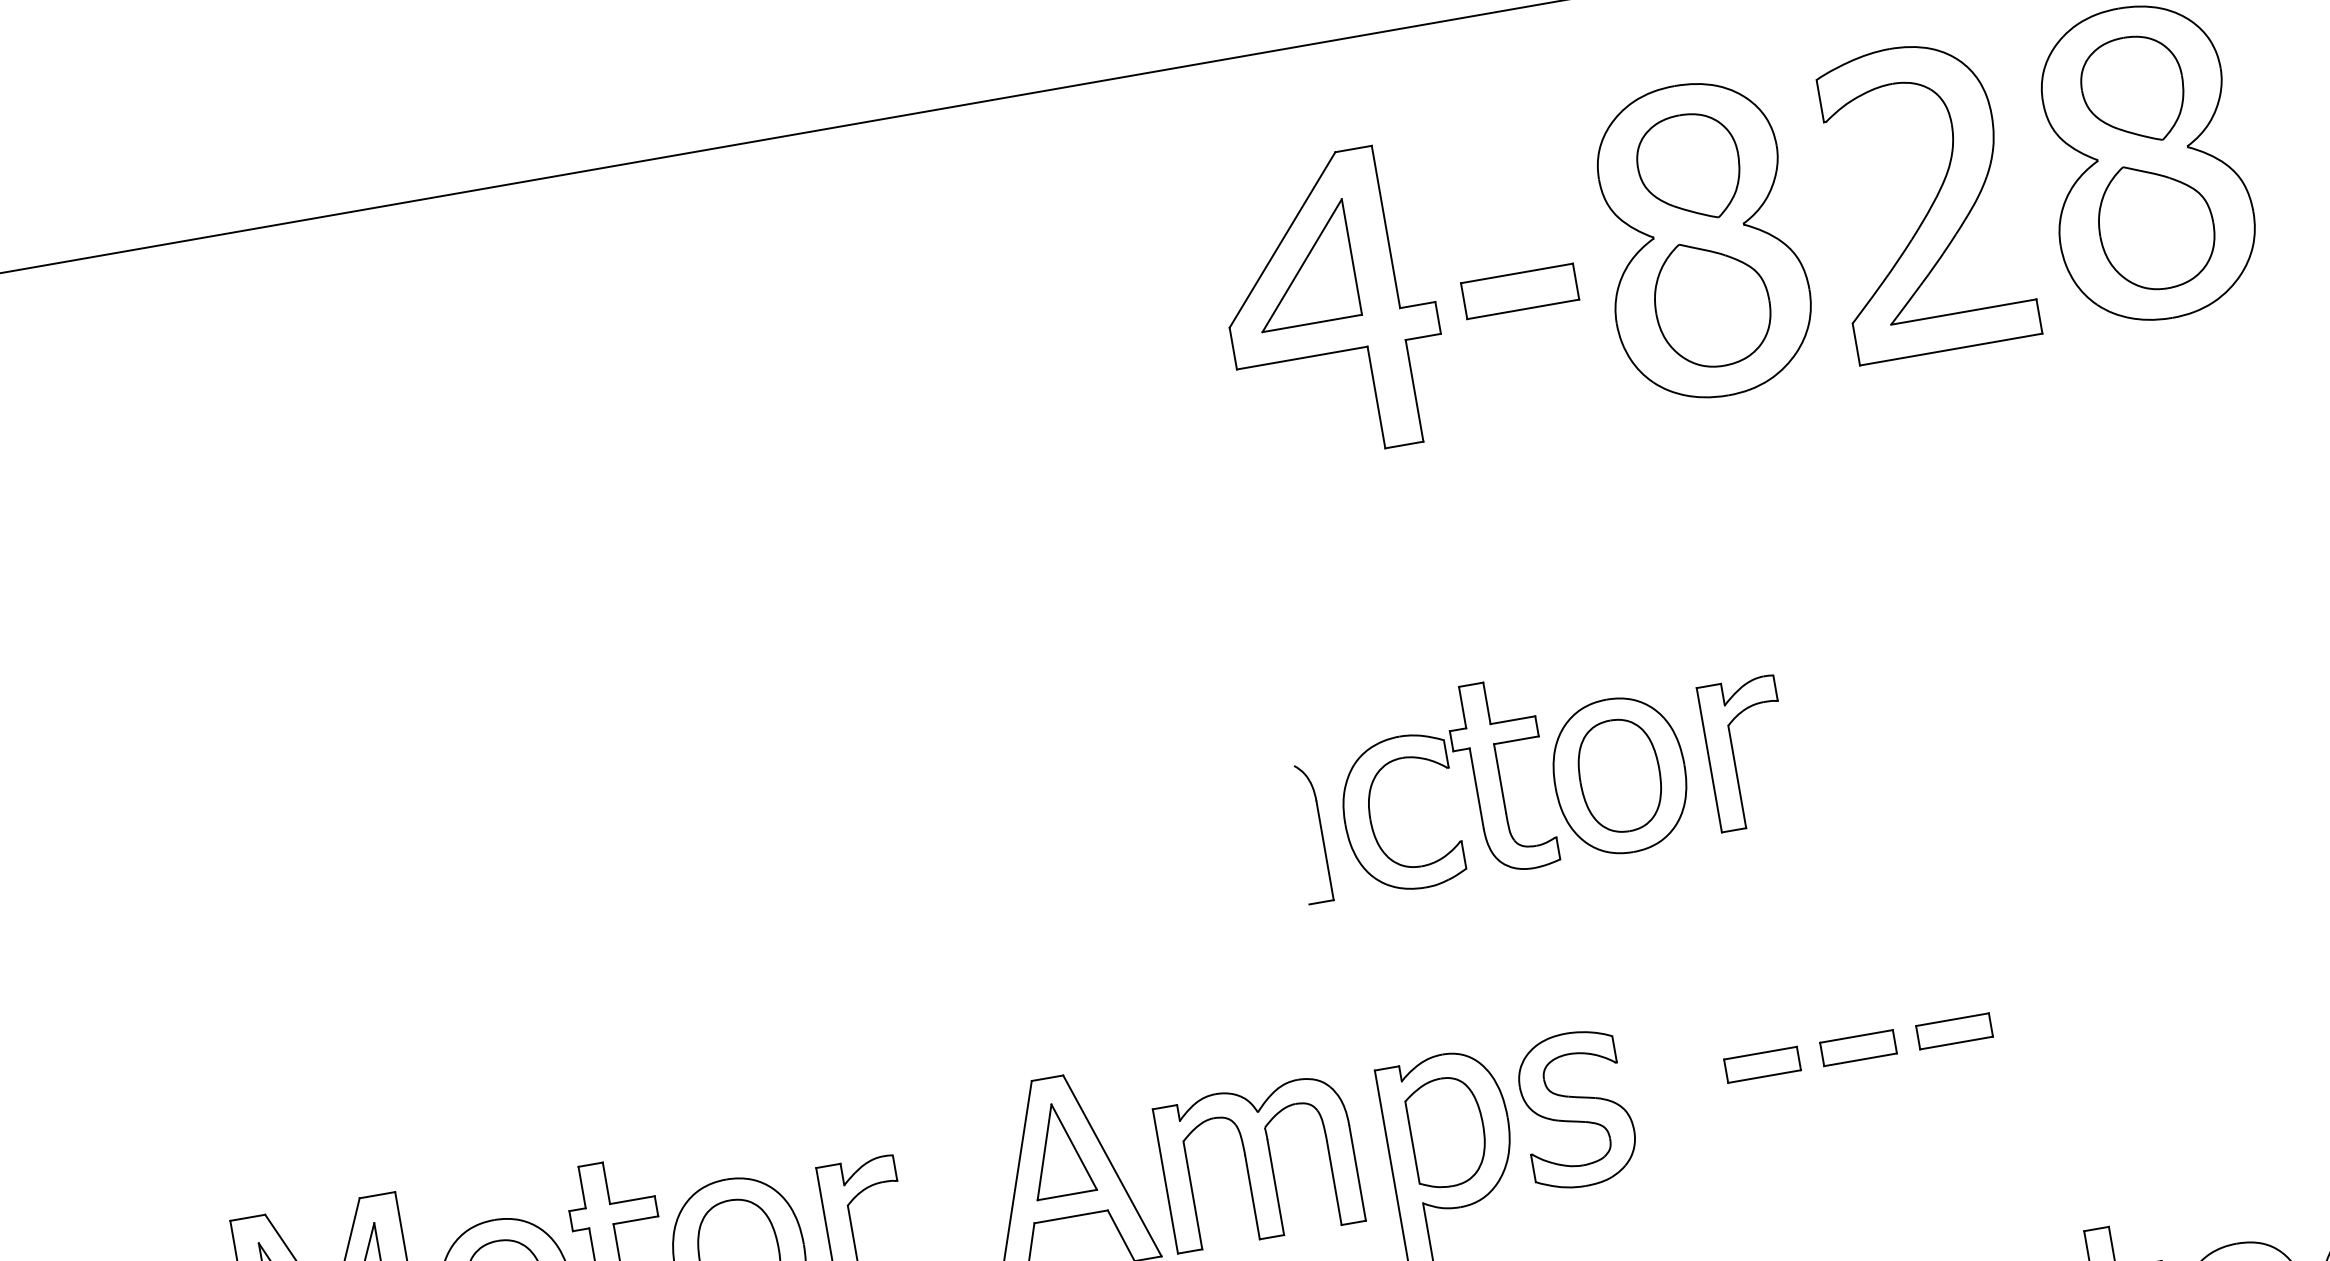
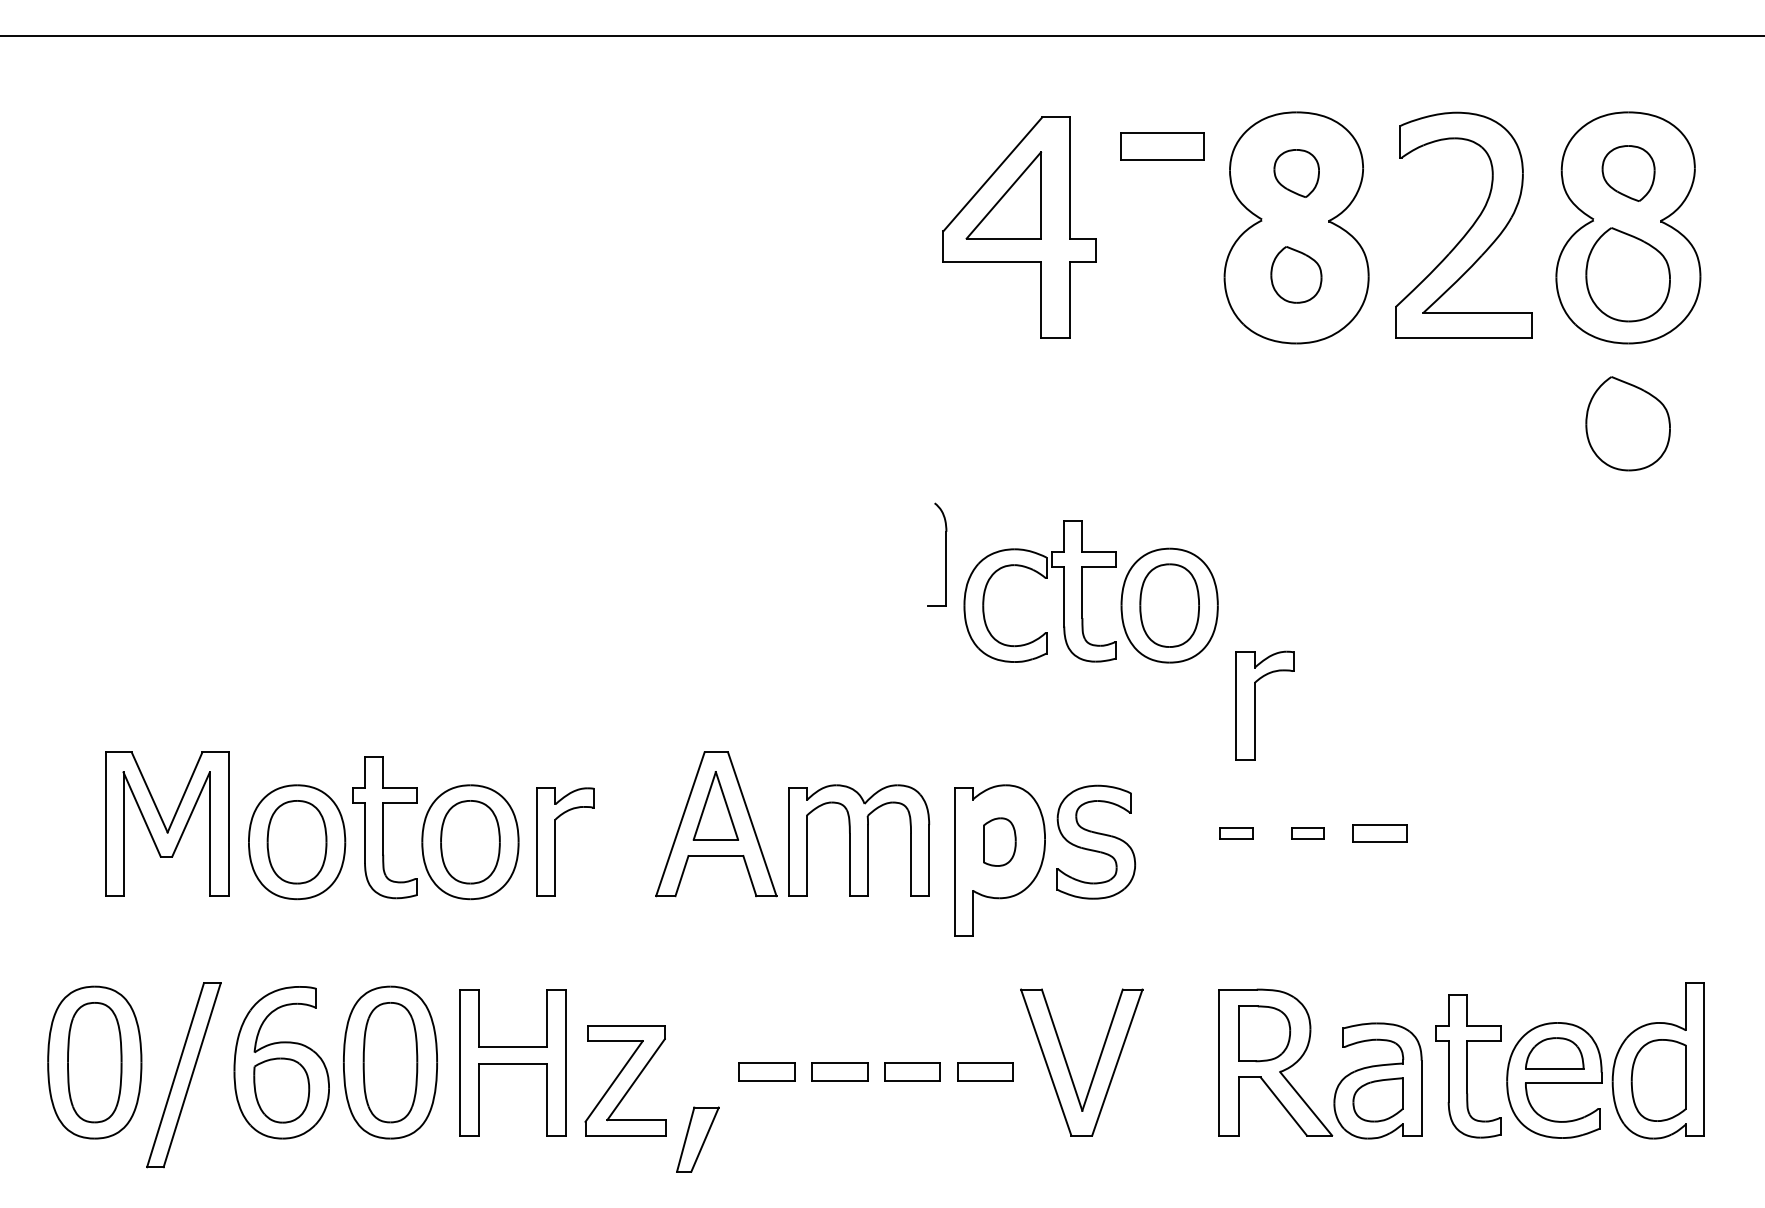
part: (2133, 90) -> (1628, 173), size x0.7
part: (1688, 167) -> (1296, 173), size x0.6
part: (1519, 291) -> (1162, 146), moved
part: (1712, 303) -> (1296, 274), size x0.6
part: (2190, 425) -> (1627, 423), added
part: (1734, 755) -> (1255, 705), moved
part: (1320, 832) -> (945, 554), moved
part: (1857, 1048) -> (1307, 833), size x0.6
part: (1762, 1065) -> (1236, 833), size x0.6
part: (1447, 1131) -> (999, 841), size x0.6

